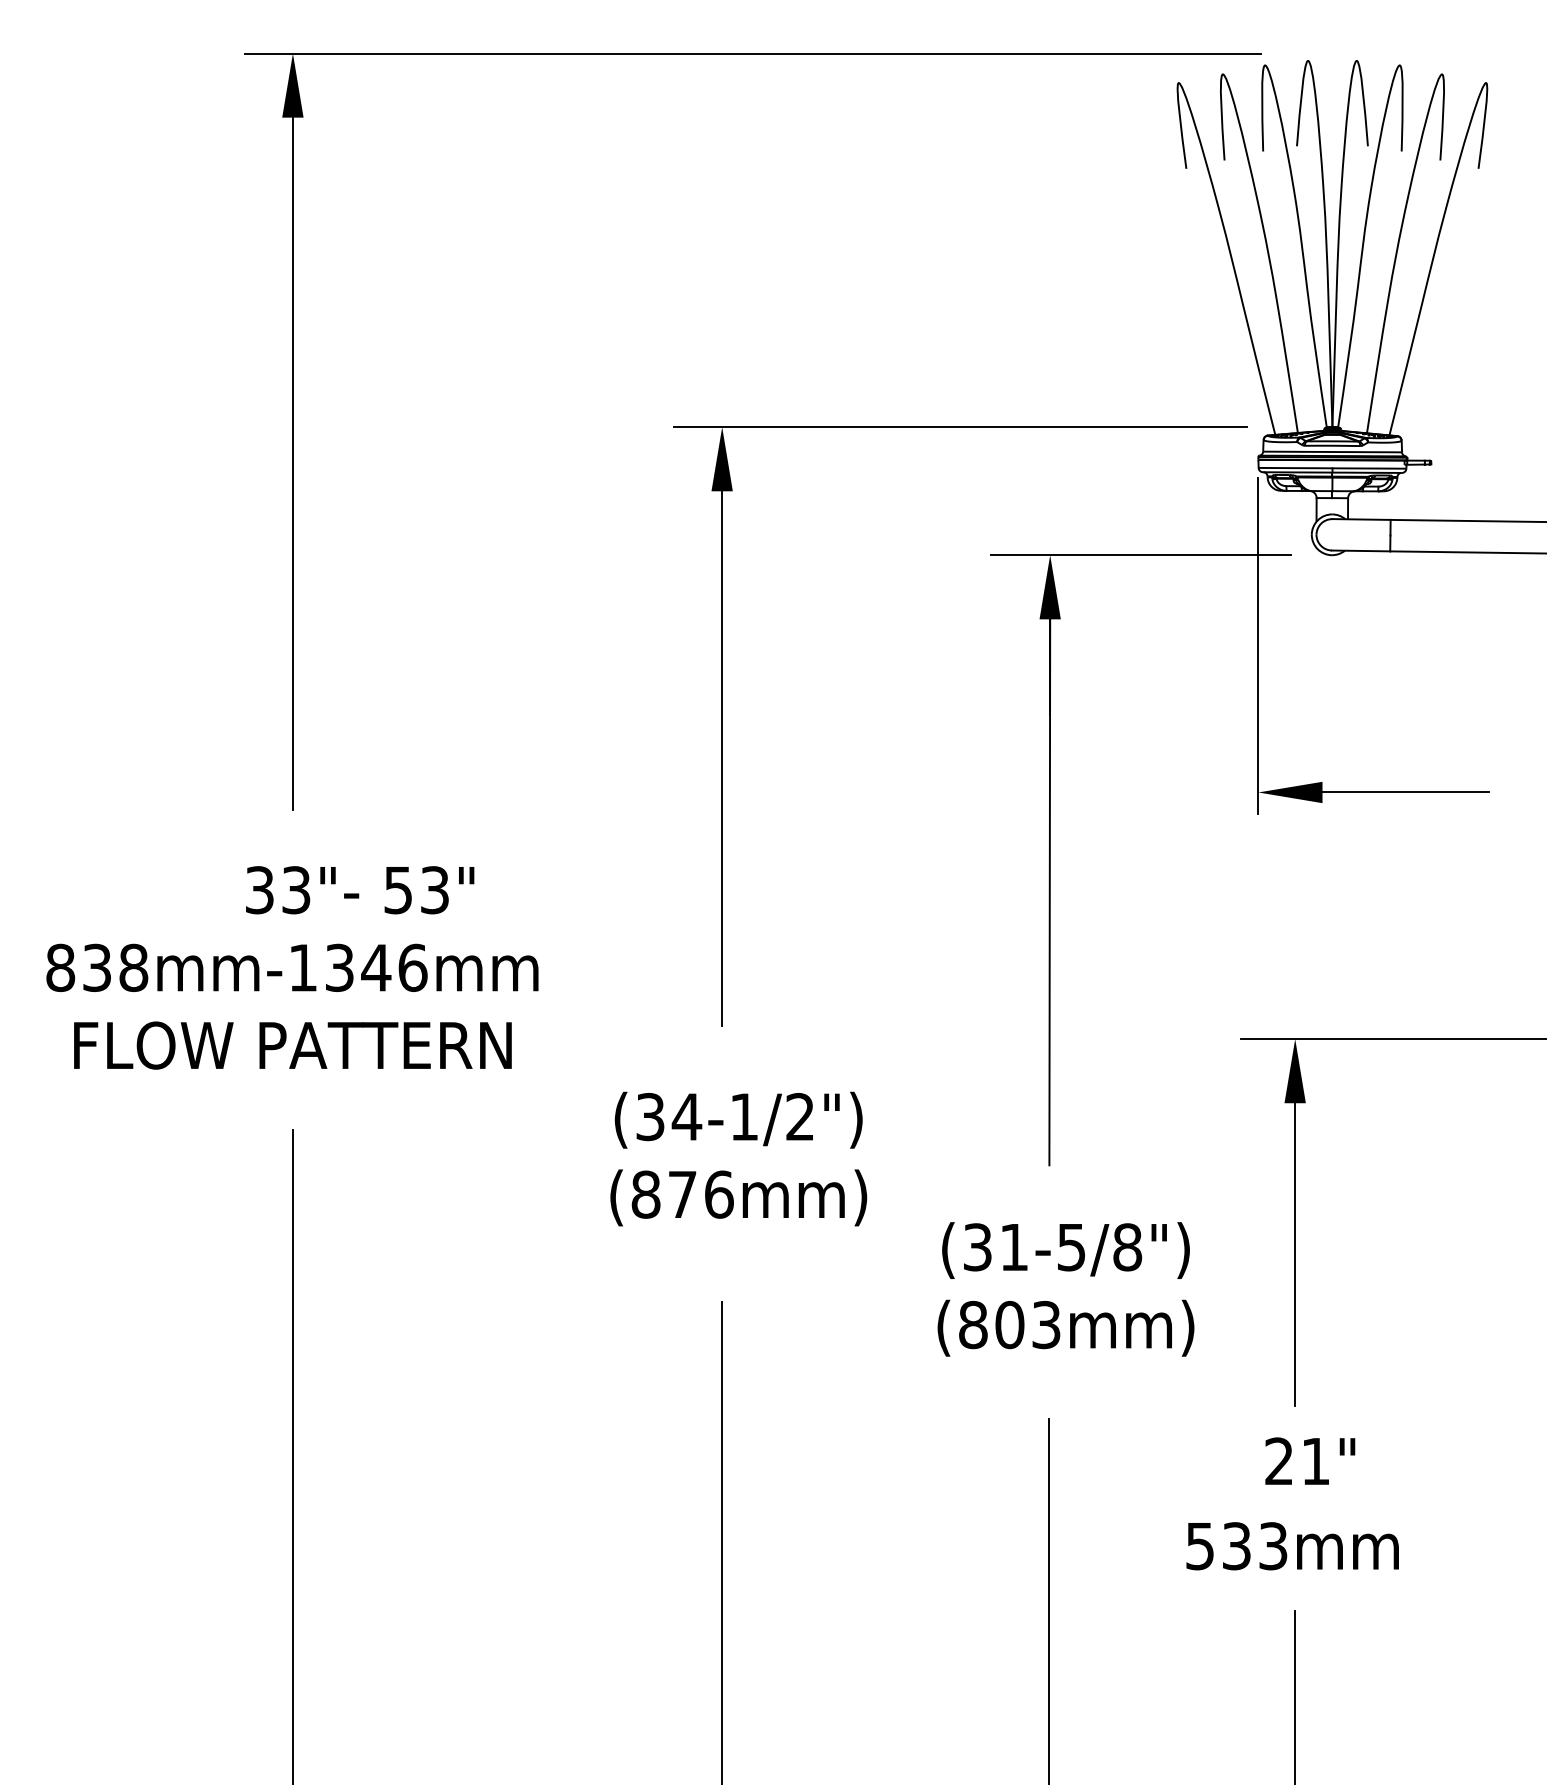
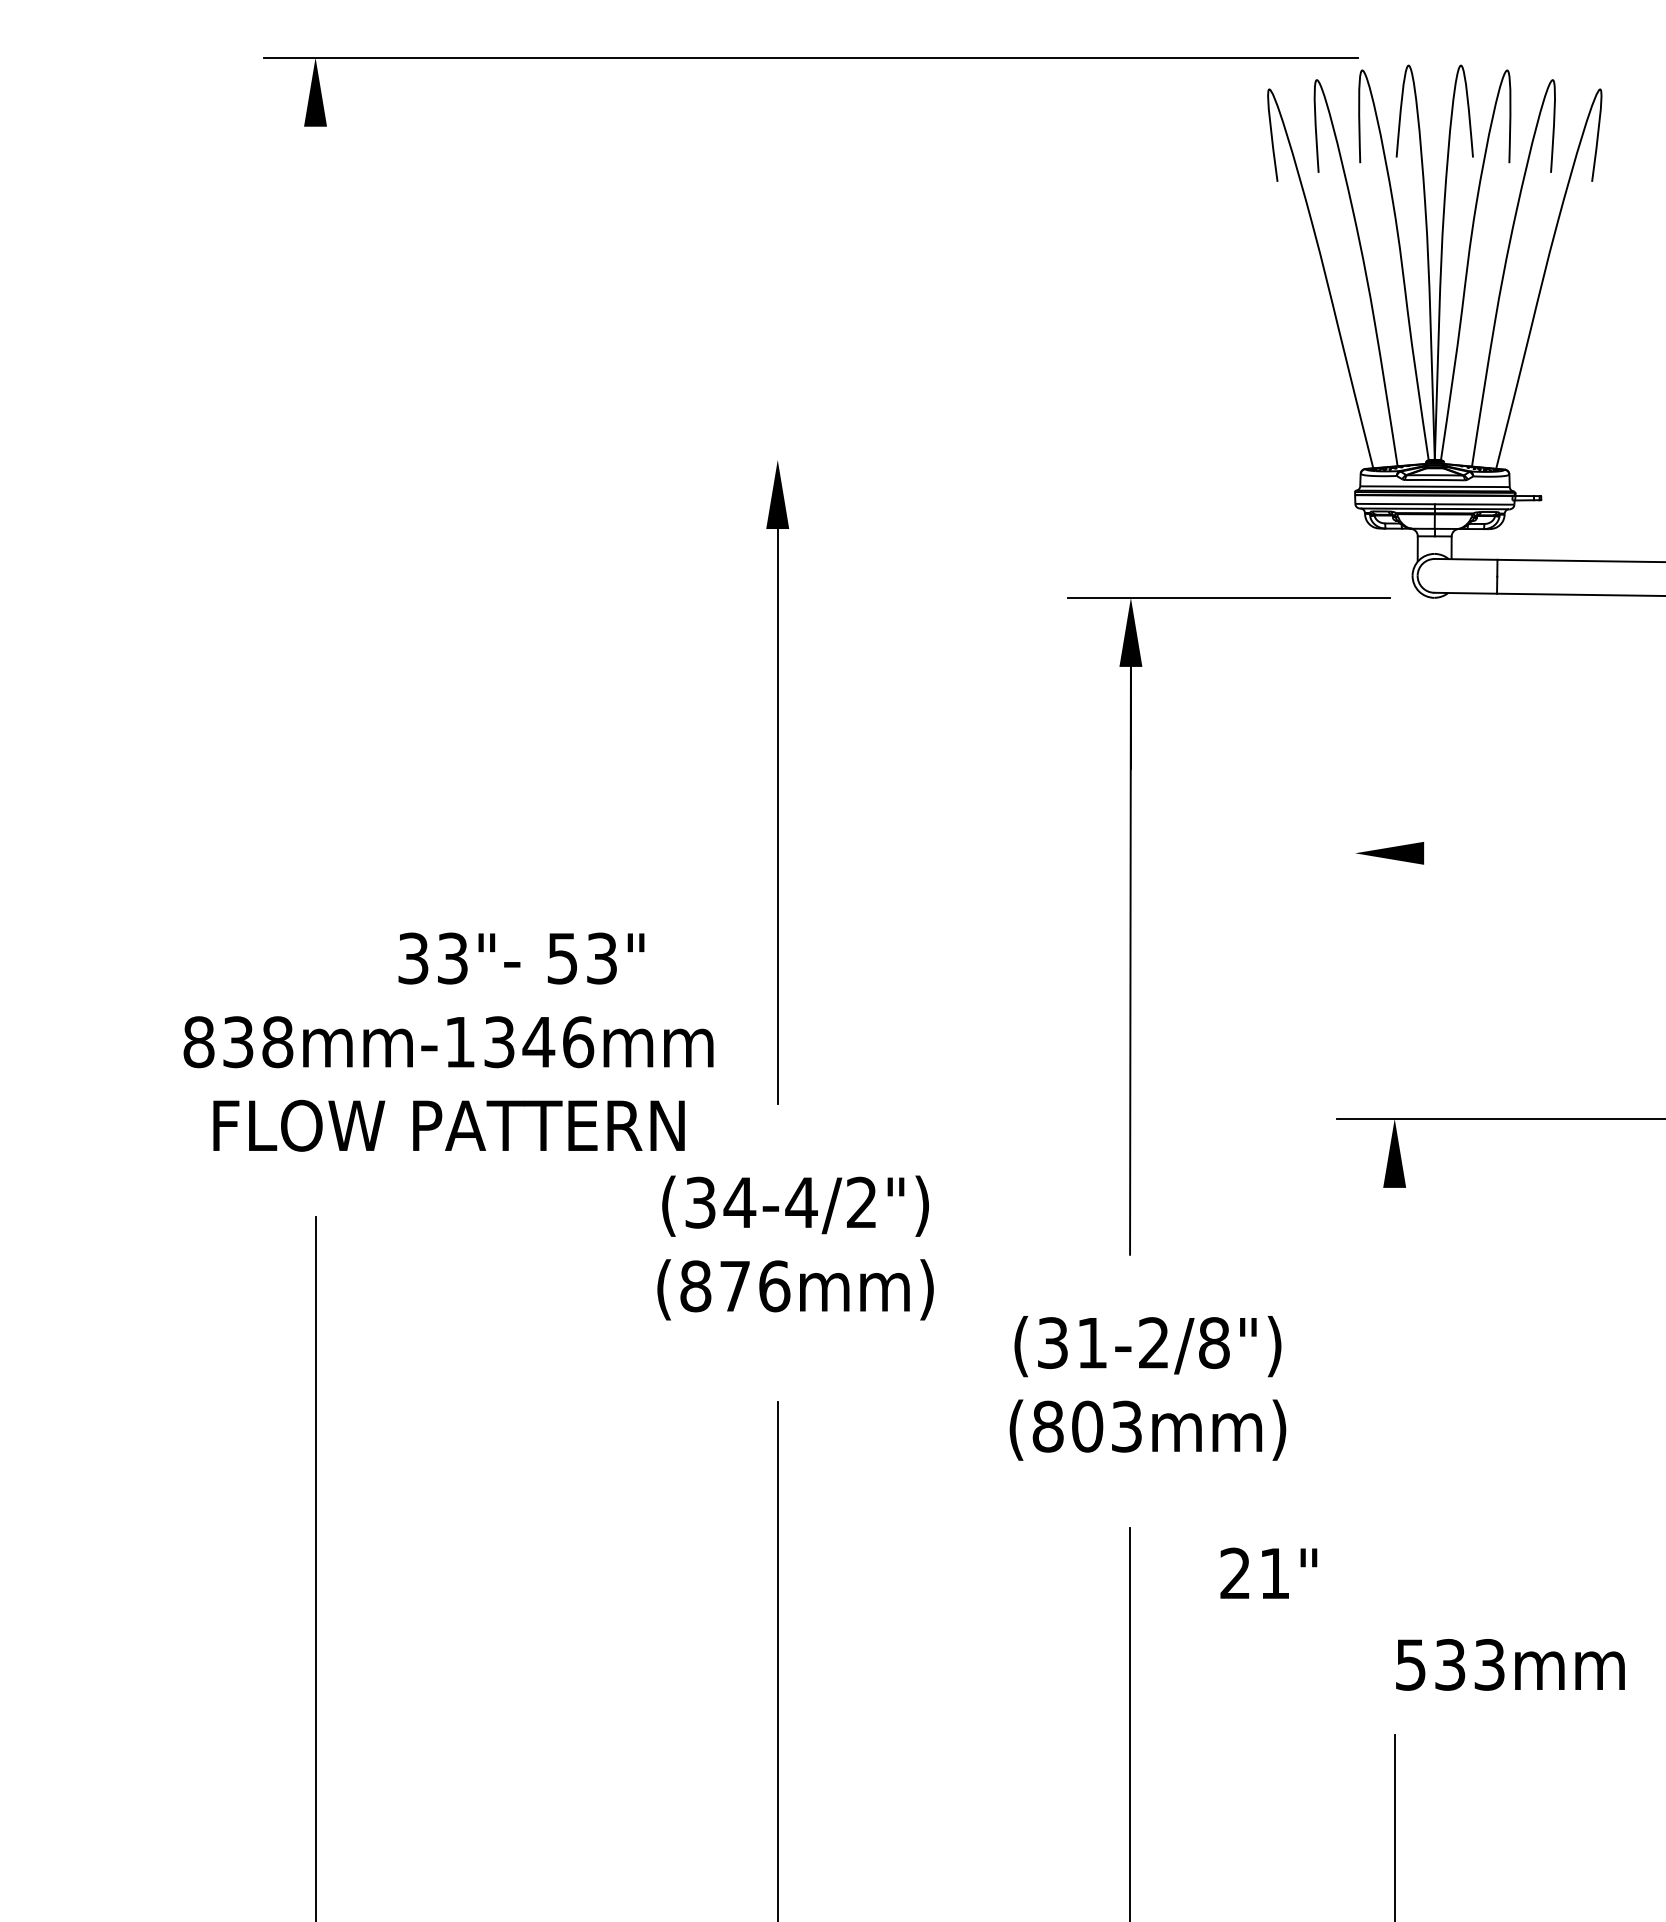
line: (960, 427) -> (1034, 460), removed
line: (292, 447) -> (315, 481), removed
line: (1258, 645) -> (1355, 695), removed
line: (1389, 792) -> (1496, 853), removed
text: (292, 967) -> (448, 1041), moved
text: (744, 1116) -> (801, 1202), (34-1/2") -> (34-4/2")
line: (1295, 1229) -> (1395, 1323), removed
text: (1070, 1247) -> (1152, 1343), (31-5/8") -> (31-2/8")
text: (1310, 1460) -> (1269, 1572), moved
text: (1292, 1546) -> (1510, 1665), moved

